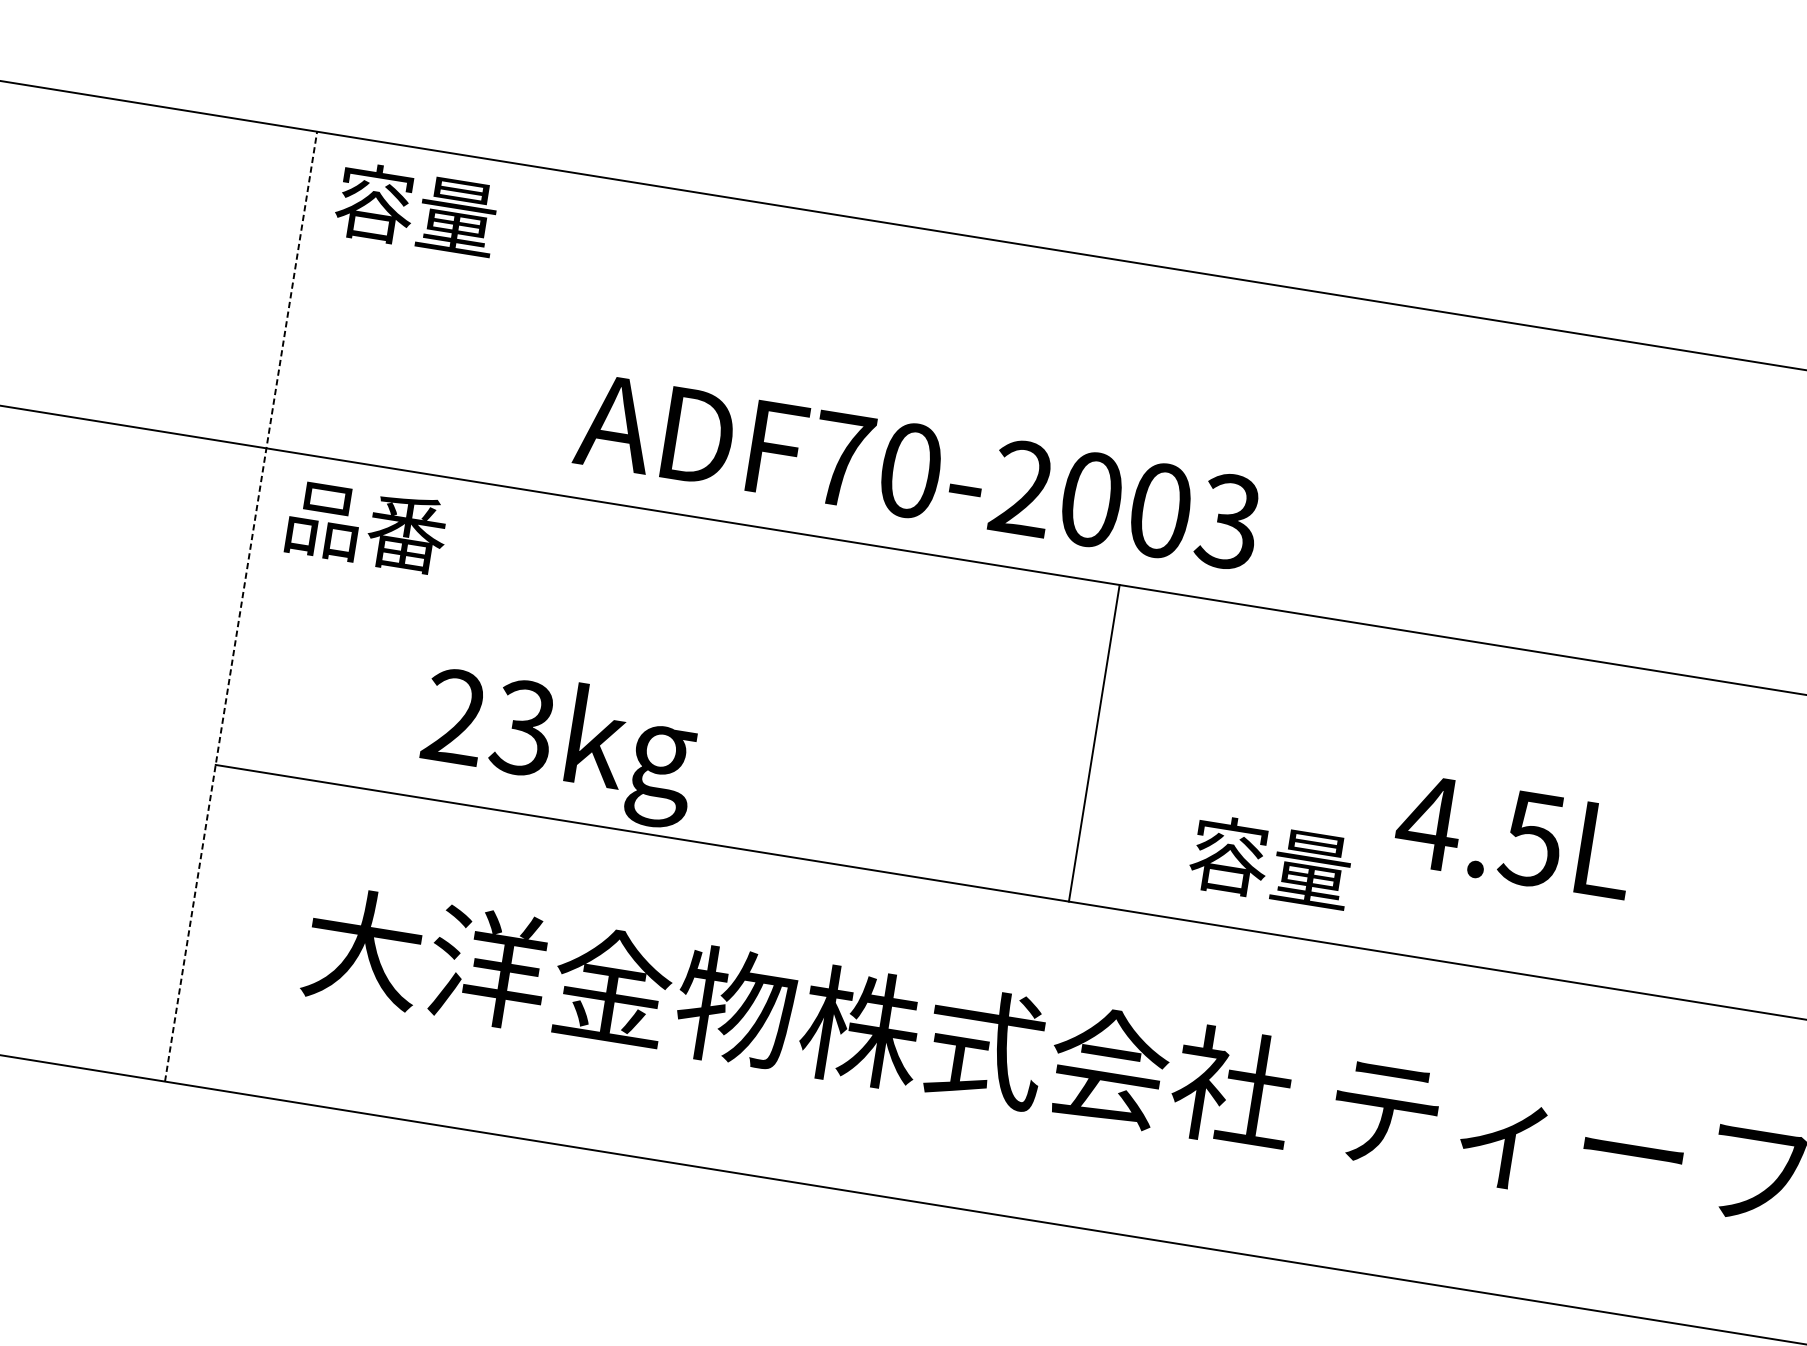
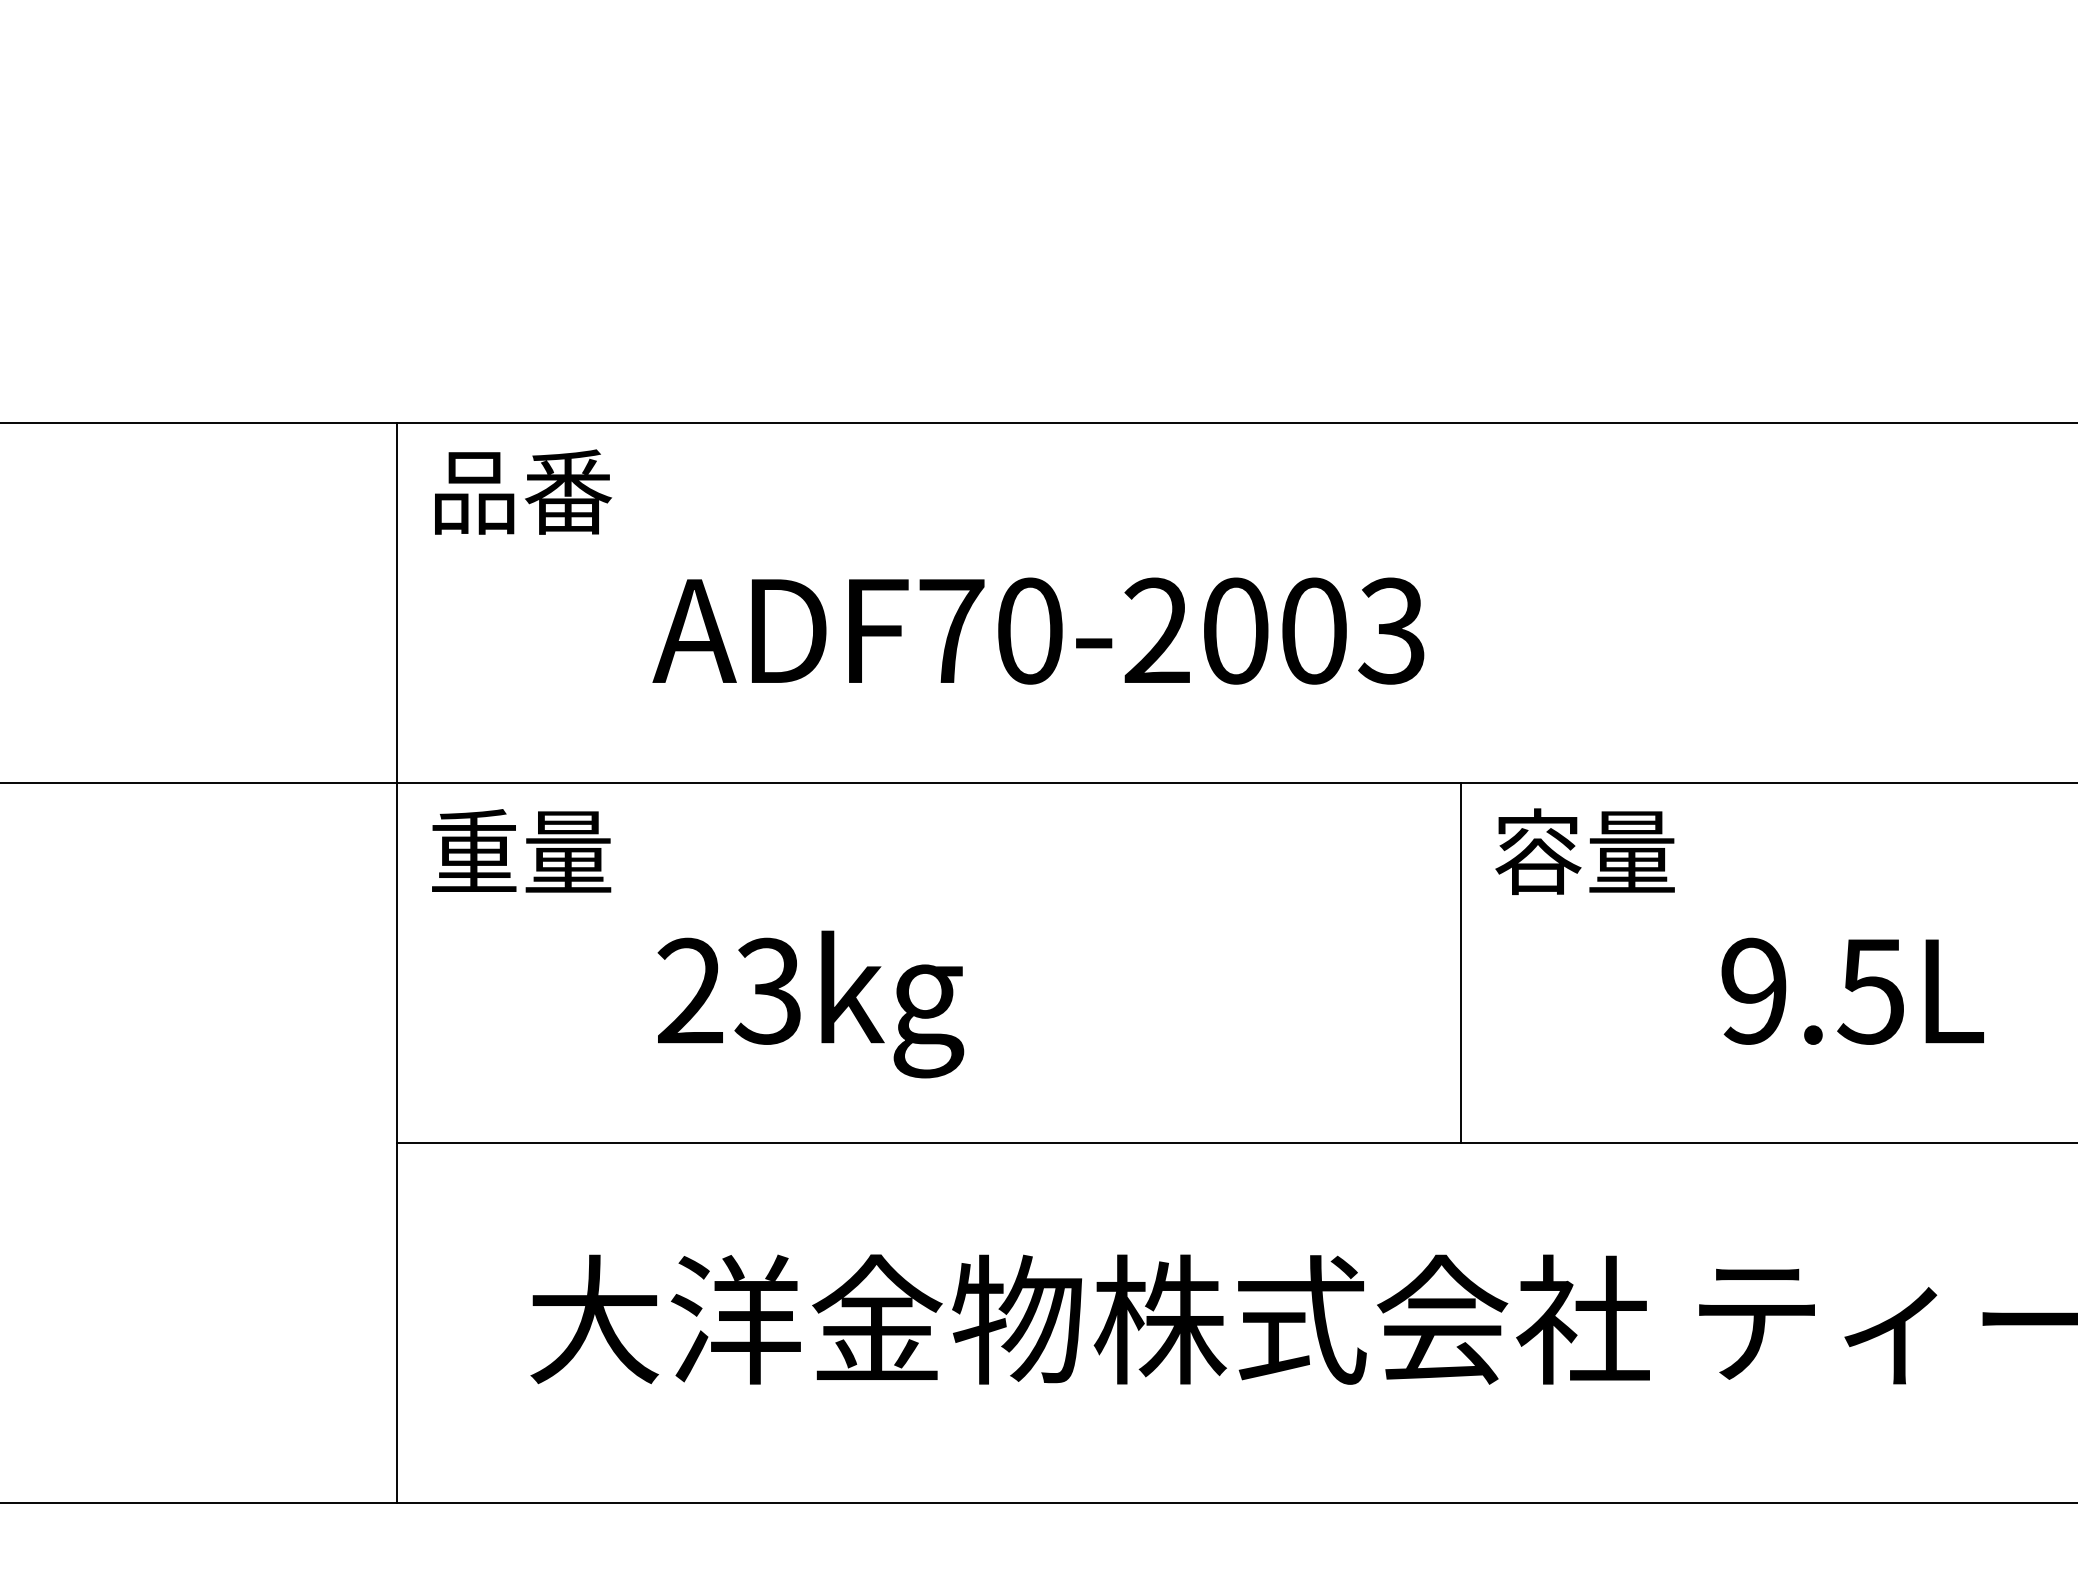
text: (416, 209) -> (521, 491), 容量 -> 品番
text: (918, 471) -> (1038, 630), moved
text: (365, 527) -> (521, 852), 品番 -> 重量
line: (241, 606) -> (397, 962), dashed -> solid
line: (1094, 743) -> (1461, 962), moved
text: (558, 745) -> (810, 1004), moved
text: (1429, 821) -> (1753, 990), 4.5L -> 9.5L
text: (1270, 862) -> (1584, 851), moved

